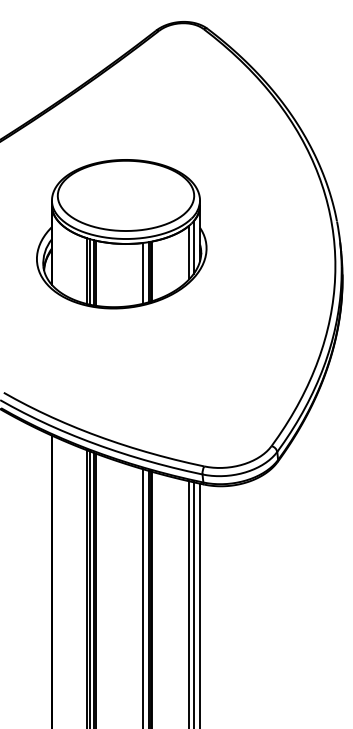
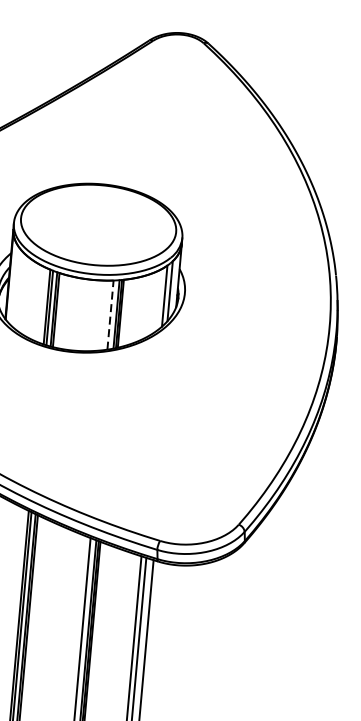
line: (143, 272) -> (110, 314), solid -> dashed

